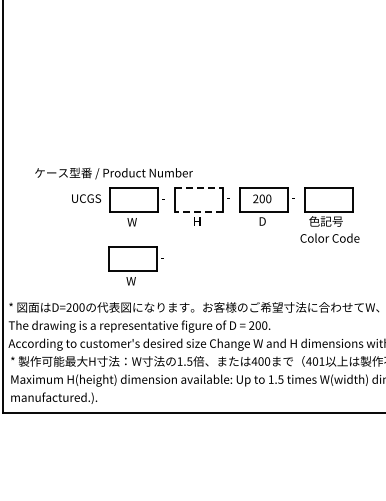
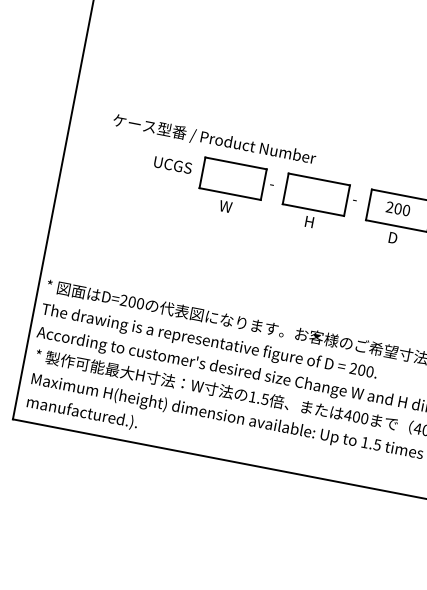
line: (198, 188) -> (319, 179), dashed -> solid
line: (198, 212) -> (313, 210), dashed -> solid
part: (135, 265) -> (219, 262), removed

